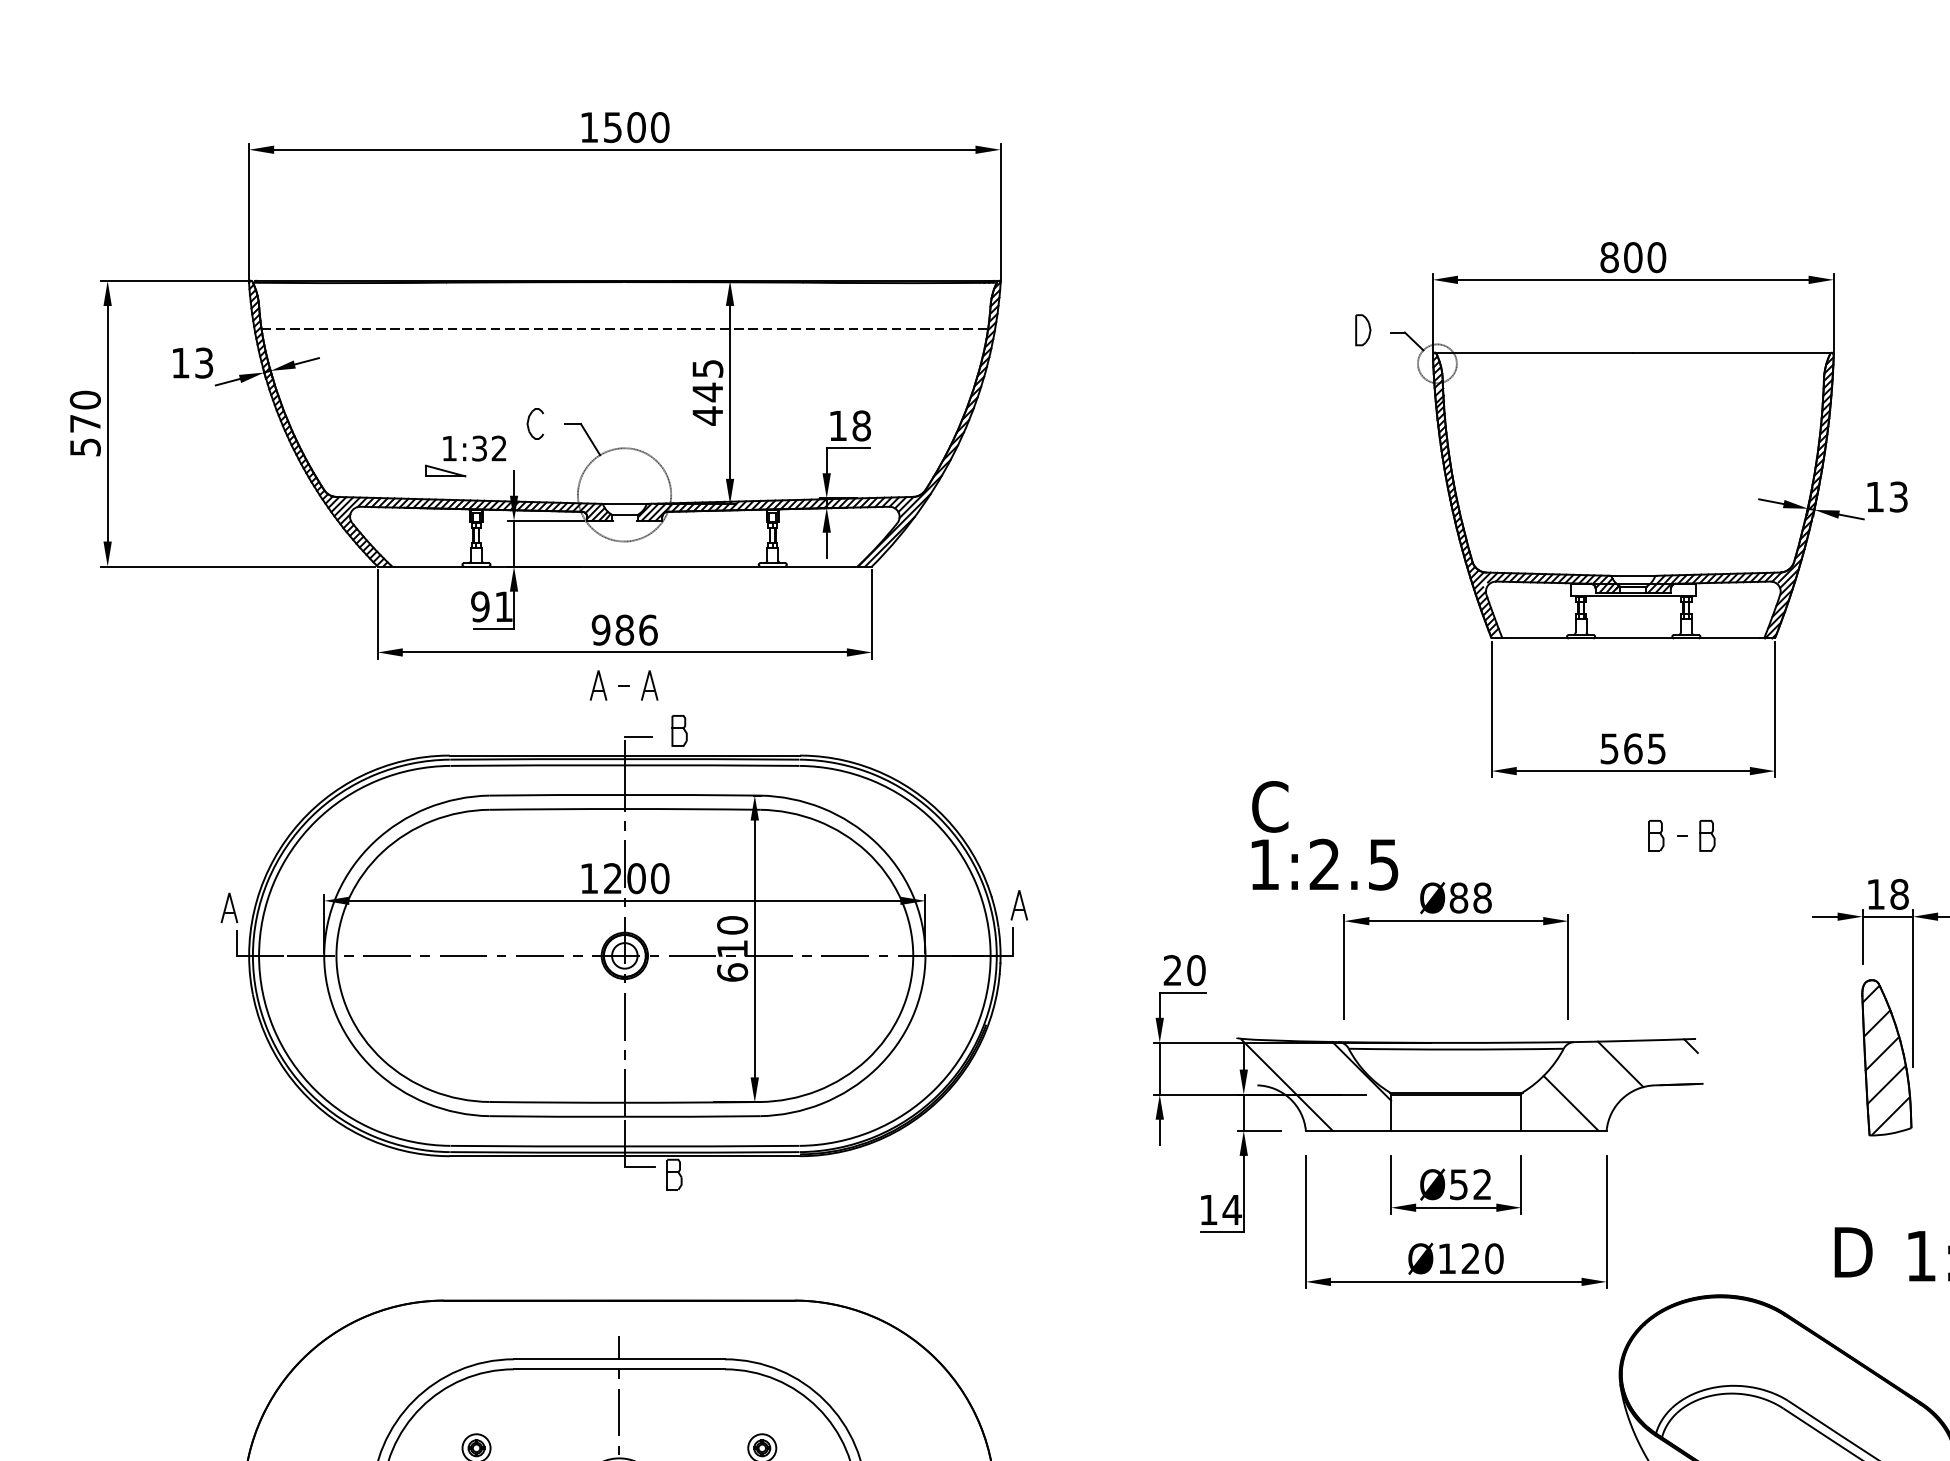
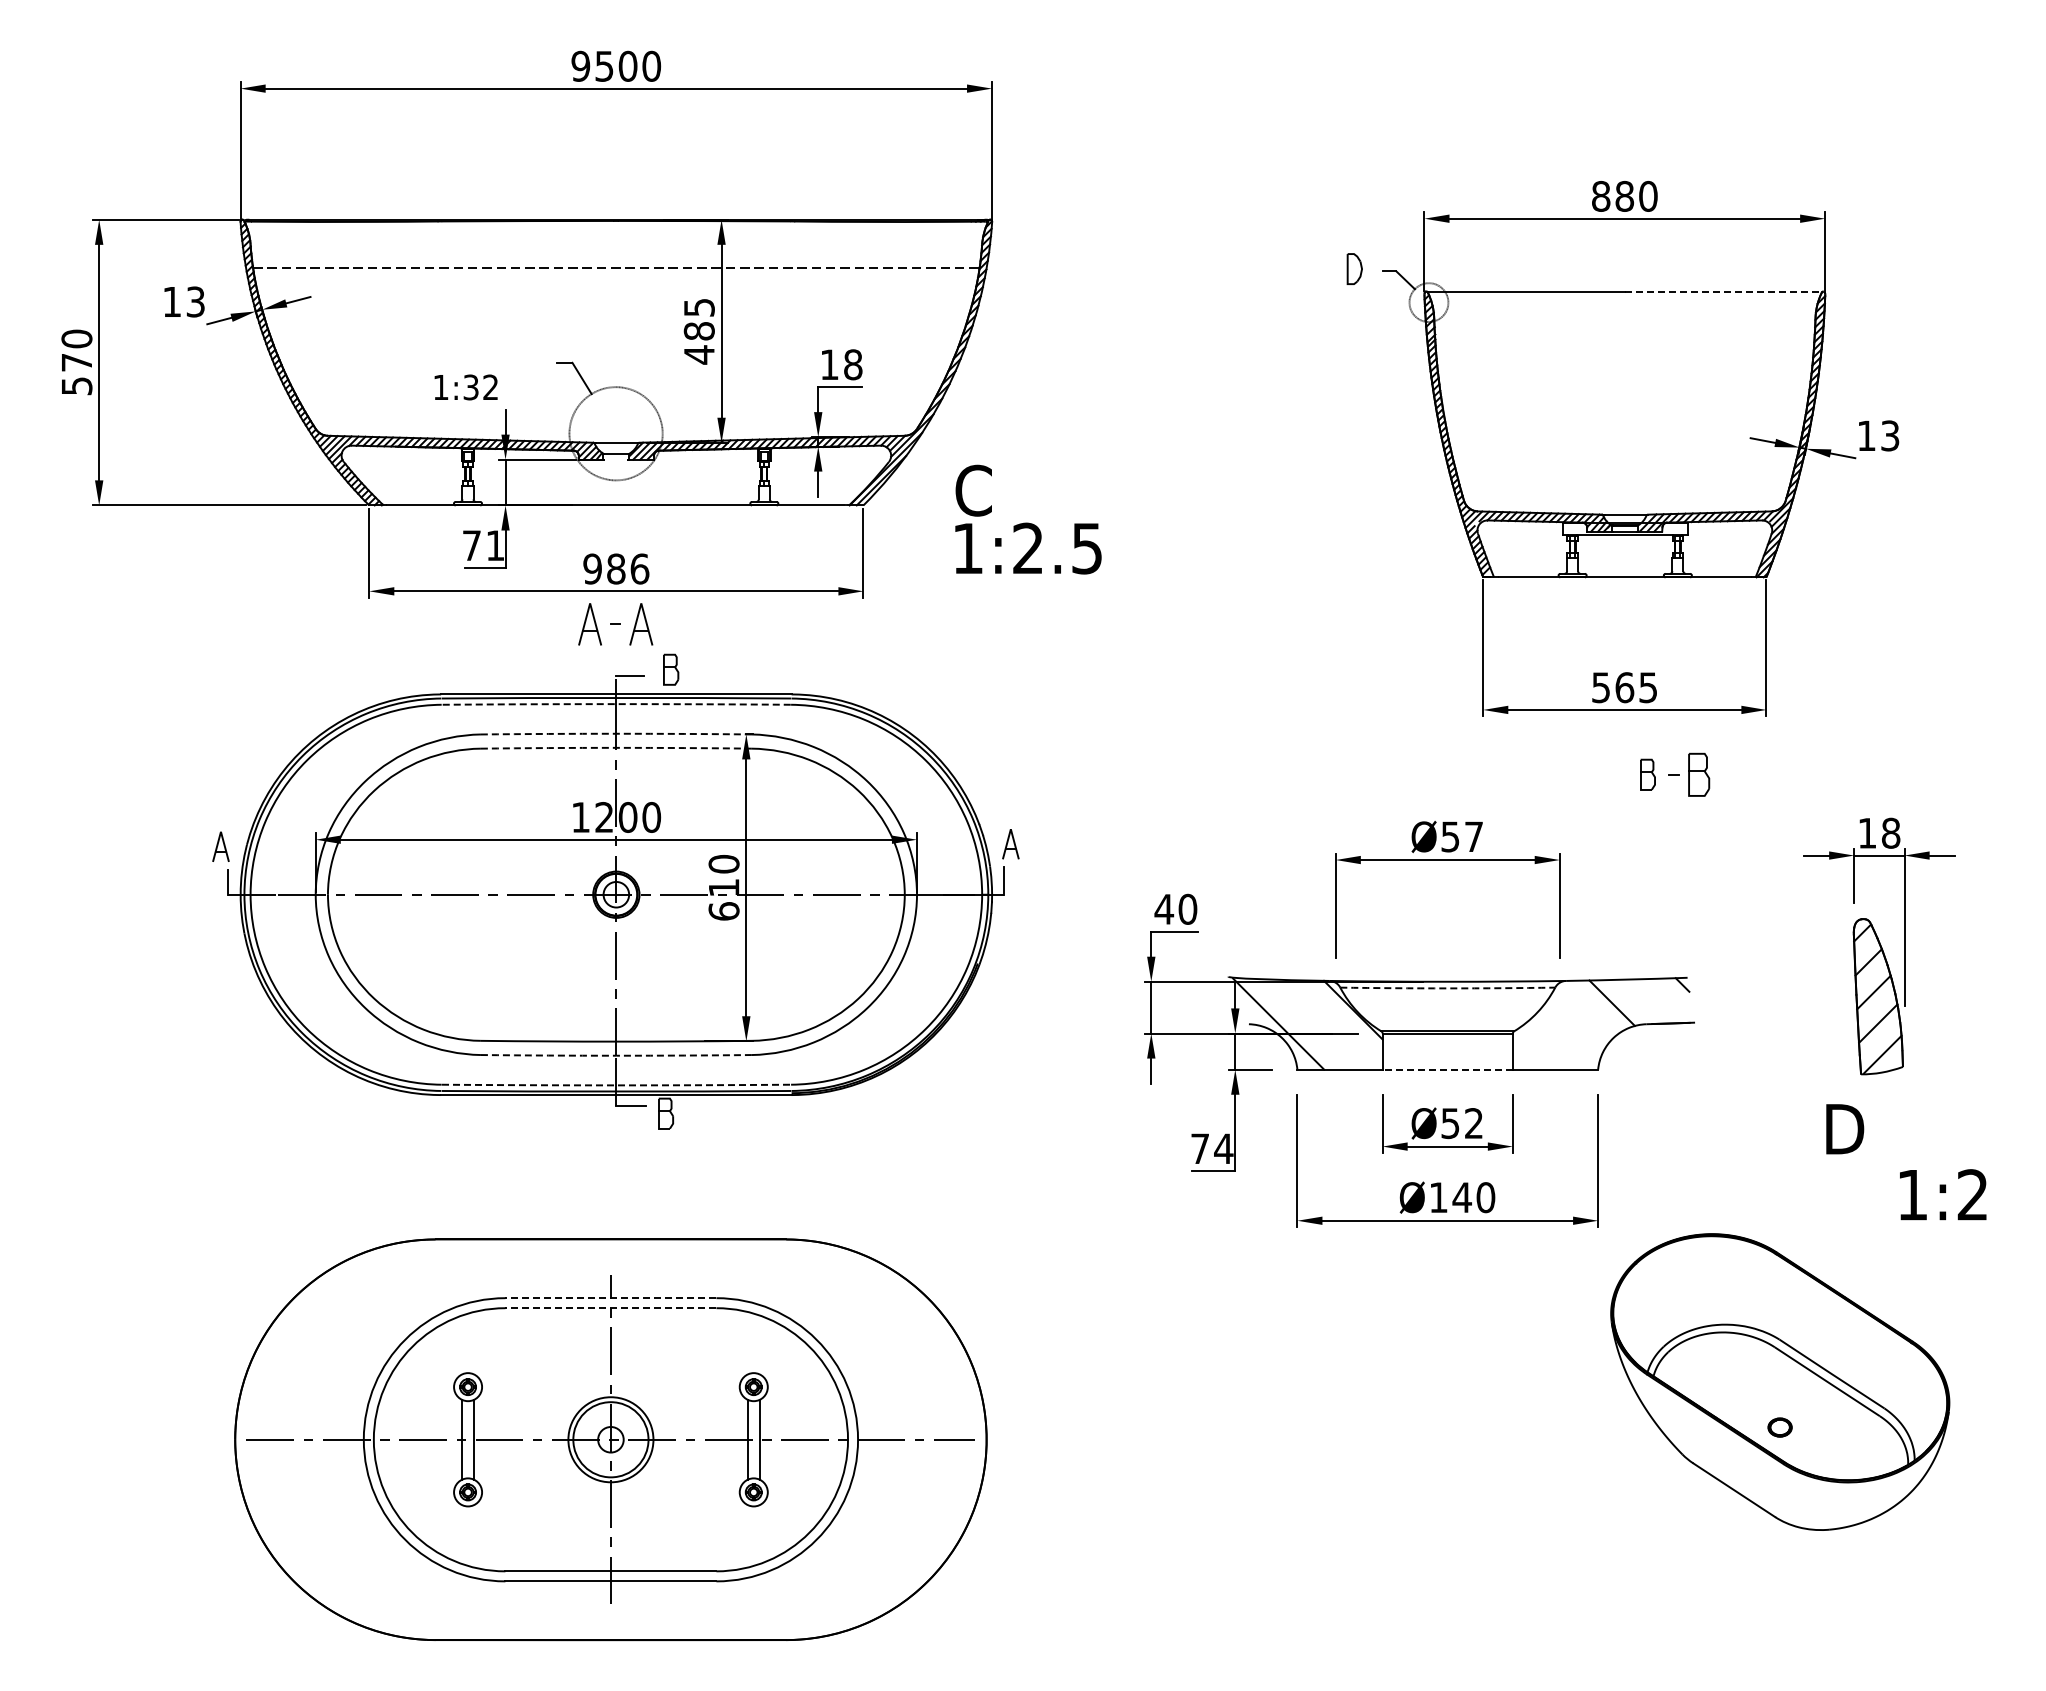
text: (588, 126) -> (580, 65), 1500 -> 9500
text: (1632, 257) -> (1624, 196), 800 -> 880
line: (1731, 352) -> (1723, 291), solid -> dashed
text: (706, 392) -> (698, 331), 445 -> 485
part: (528, 422) -> (520, 361), removed
part: (444, 470) -> (436, 409), removed
text: (479, 606) -> (471, 545), 91 -> 71
part: (597, 685) -> (589, 624), size x1.4
part: (648, 685) -> (640, 624), size x1.4
arc: (624, 765) -> (616, 704), solid -> dashed
arc: (624, 794) -> (616, 733), solid -> dashed
arc: (624, 808) -> (616, 747), solid -> dashed
text: (1324, 835) -> (1028, 519), moved
part: (1706, 835) -> (1698, 774), size x1.4
text: (1470, 897) -> (1462, 836), Ø88 -> Ø57
text: (1172, 969) -> (1164, 908), 20 -> 40
arc: (1455, 1049) -> (1447, 988), solid -> dashed
line: (1570, 1102) -> (1562, 1041), removed
arc: (624, 1116) -> (616, 1055), solid -> dashed
line: (1455, 1130) -> (1447, 1069), solid -> dashed
arc: (624, 1146) -> (616, 1085), solid -> dashed
text: (1207, 1209) -> (1199, 1148), 14 -> 74
text: (1853, 1252) -> (1845, 1129), moved
text: (1470, 1258) -> (1462, 1197), Ø120 -> Ø140
line: (618, 1359) -> (610, 1298), solid -> dashed
line: (618, 1369) -> (610, 1308), solid -> dashed

